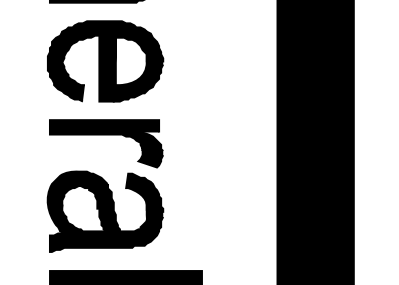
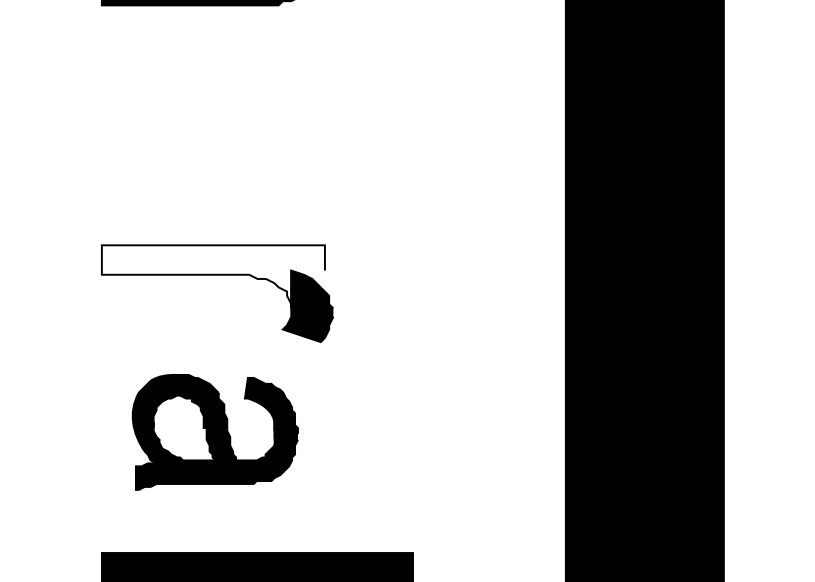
part: (105, 61) -> (215, 125), removed
fill: (104, 135) -> (213, 276), removed
part: (105, 211) -> (215, 431), size x0.7

